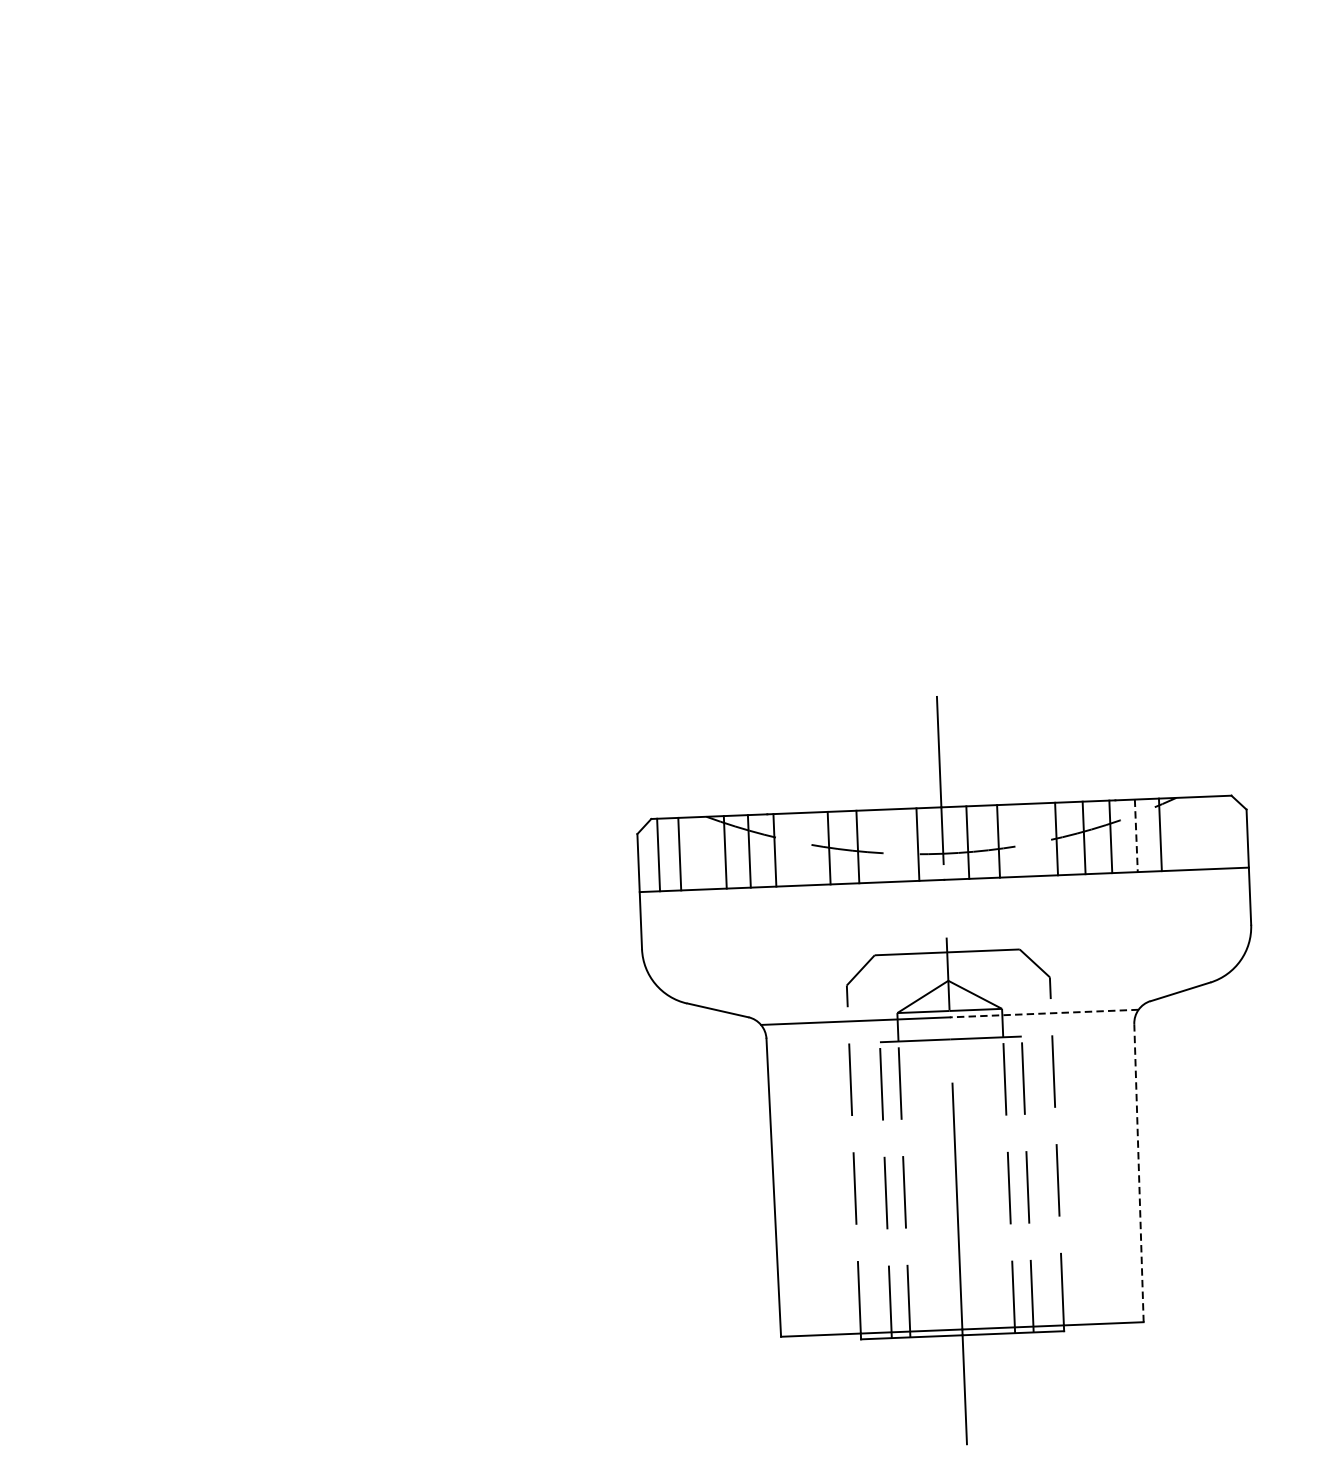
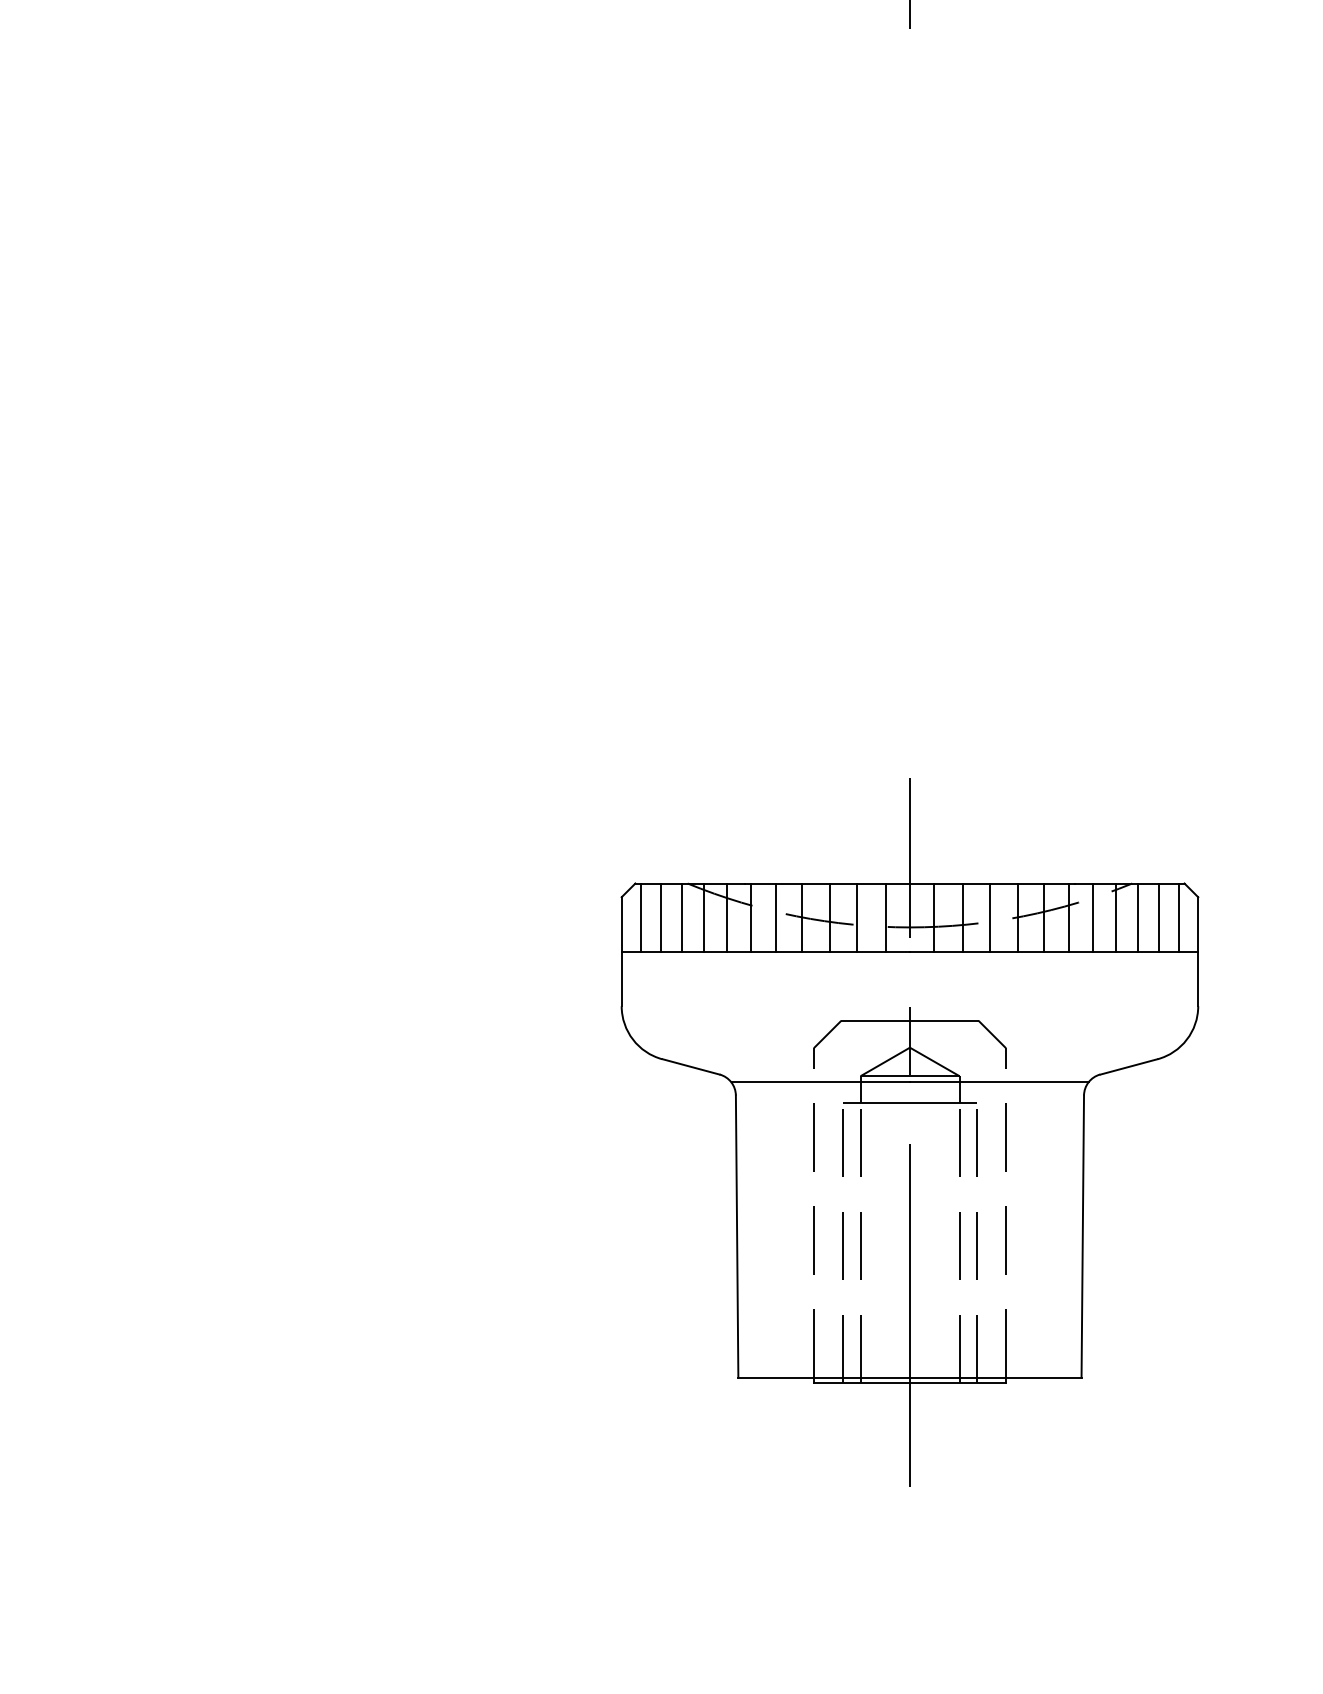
line: (1227, 831) -> (1179, 917), added
line: (1205, 832) -> (1158, 917), added
line: (1183, 833) -> (1137, 917), added
line: (1136, 836) -> (1093, 918), dashed -> solid
line: (1027, 839) -> (990, 917), added
line: (887, 845) -> (857, 917), added
line: (801, 848) -> (776, 917), added
line: (702, 852) -> (682, 917), added
line: (1043, 1013) -> (998, 1082), dashed -> solid
line: (1138, 1172) -> (1082, 1236), dashed -> solid

